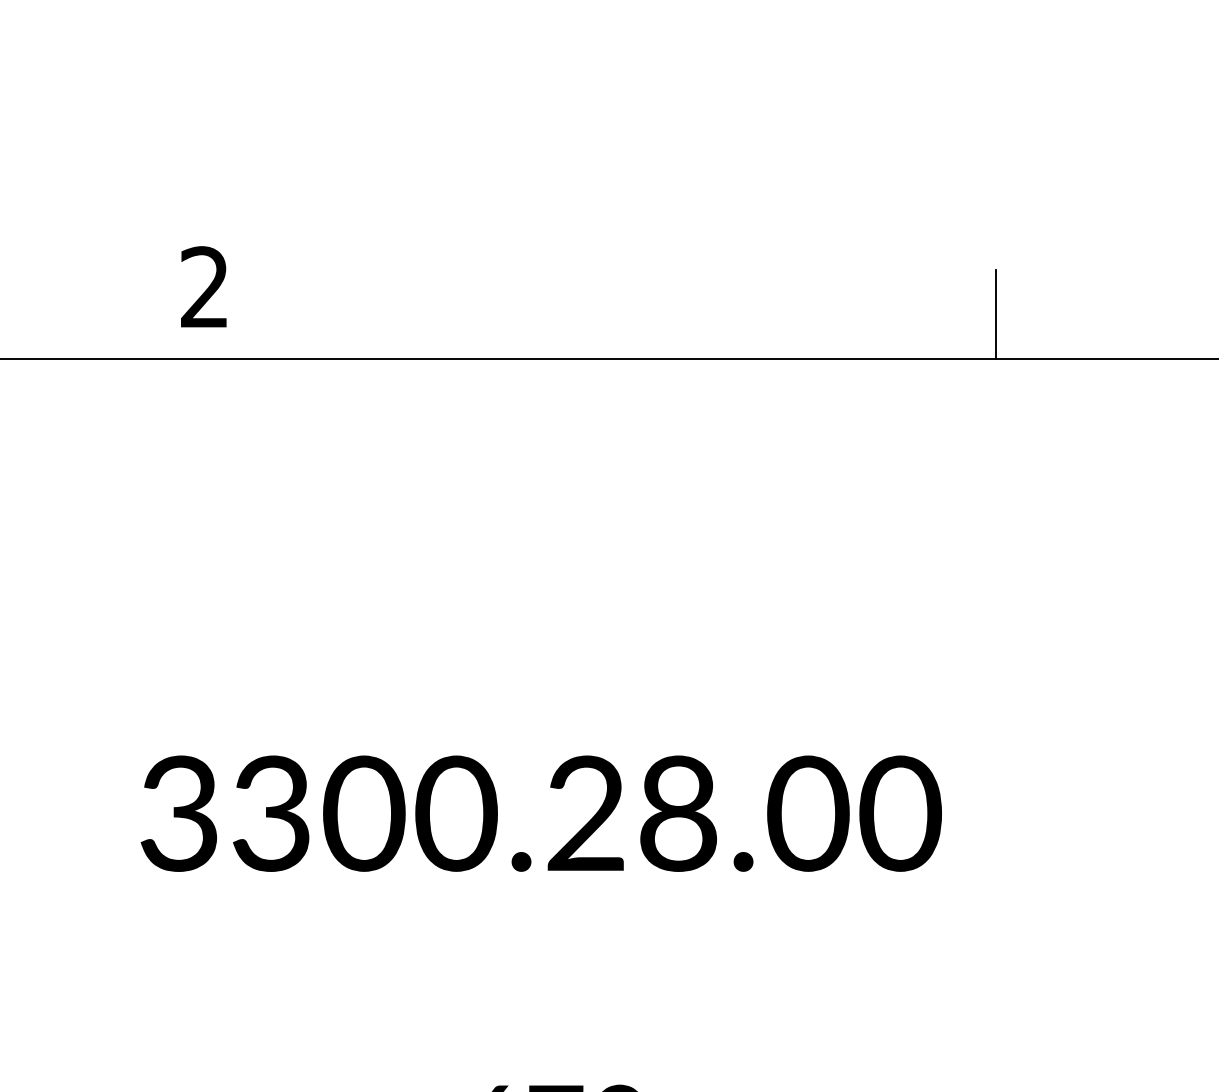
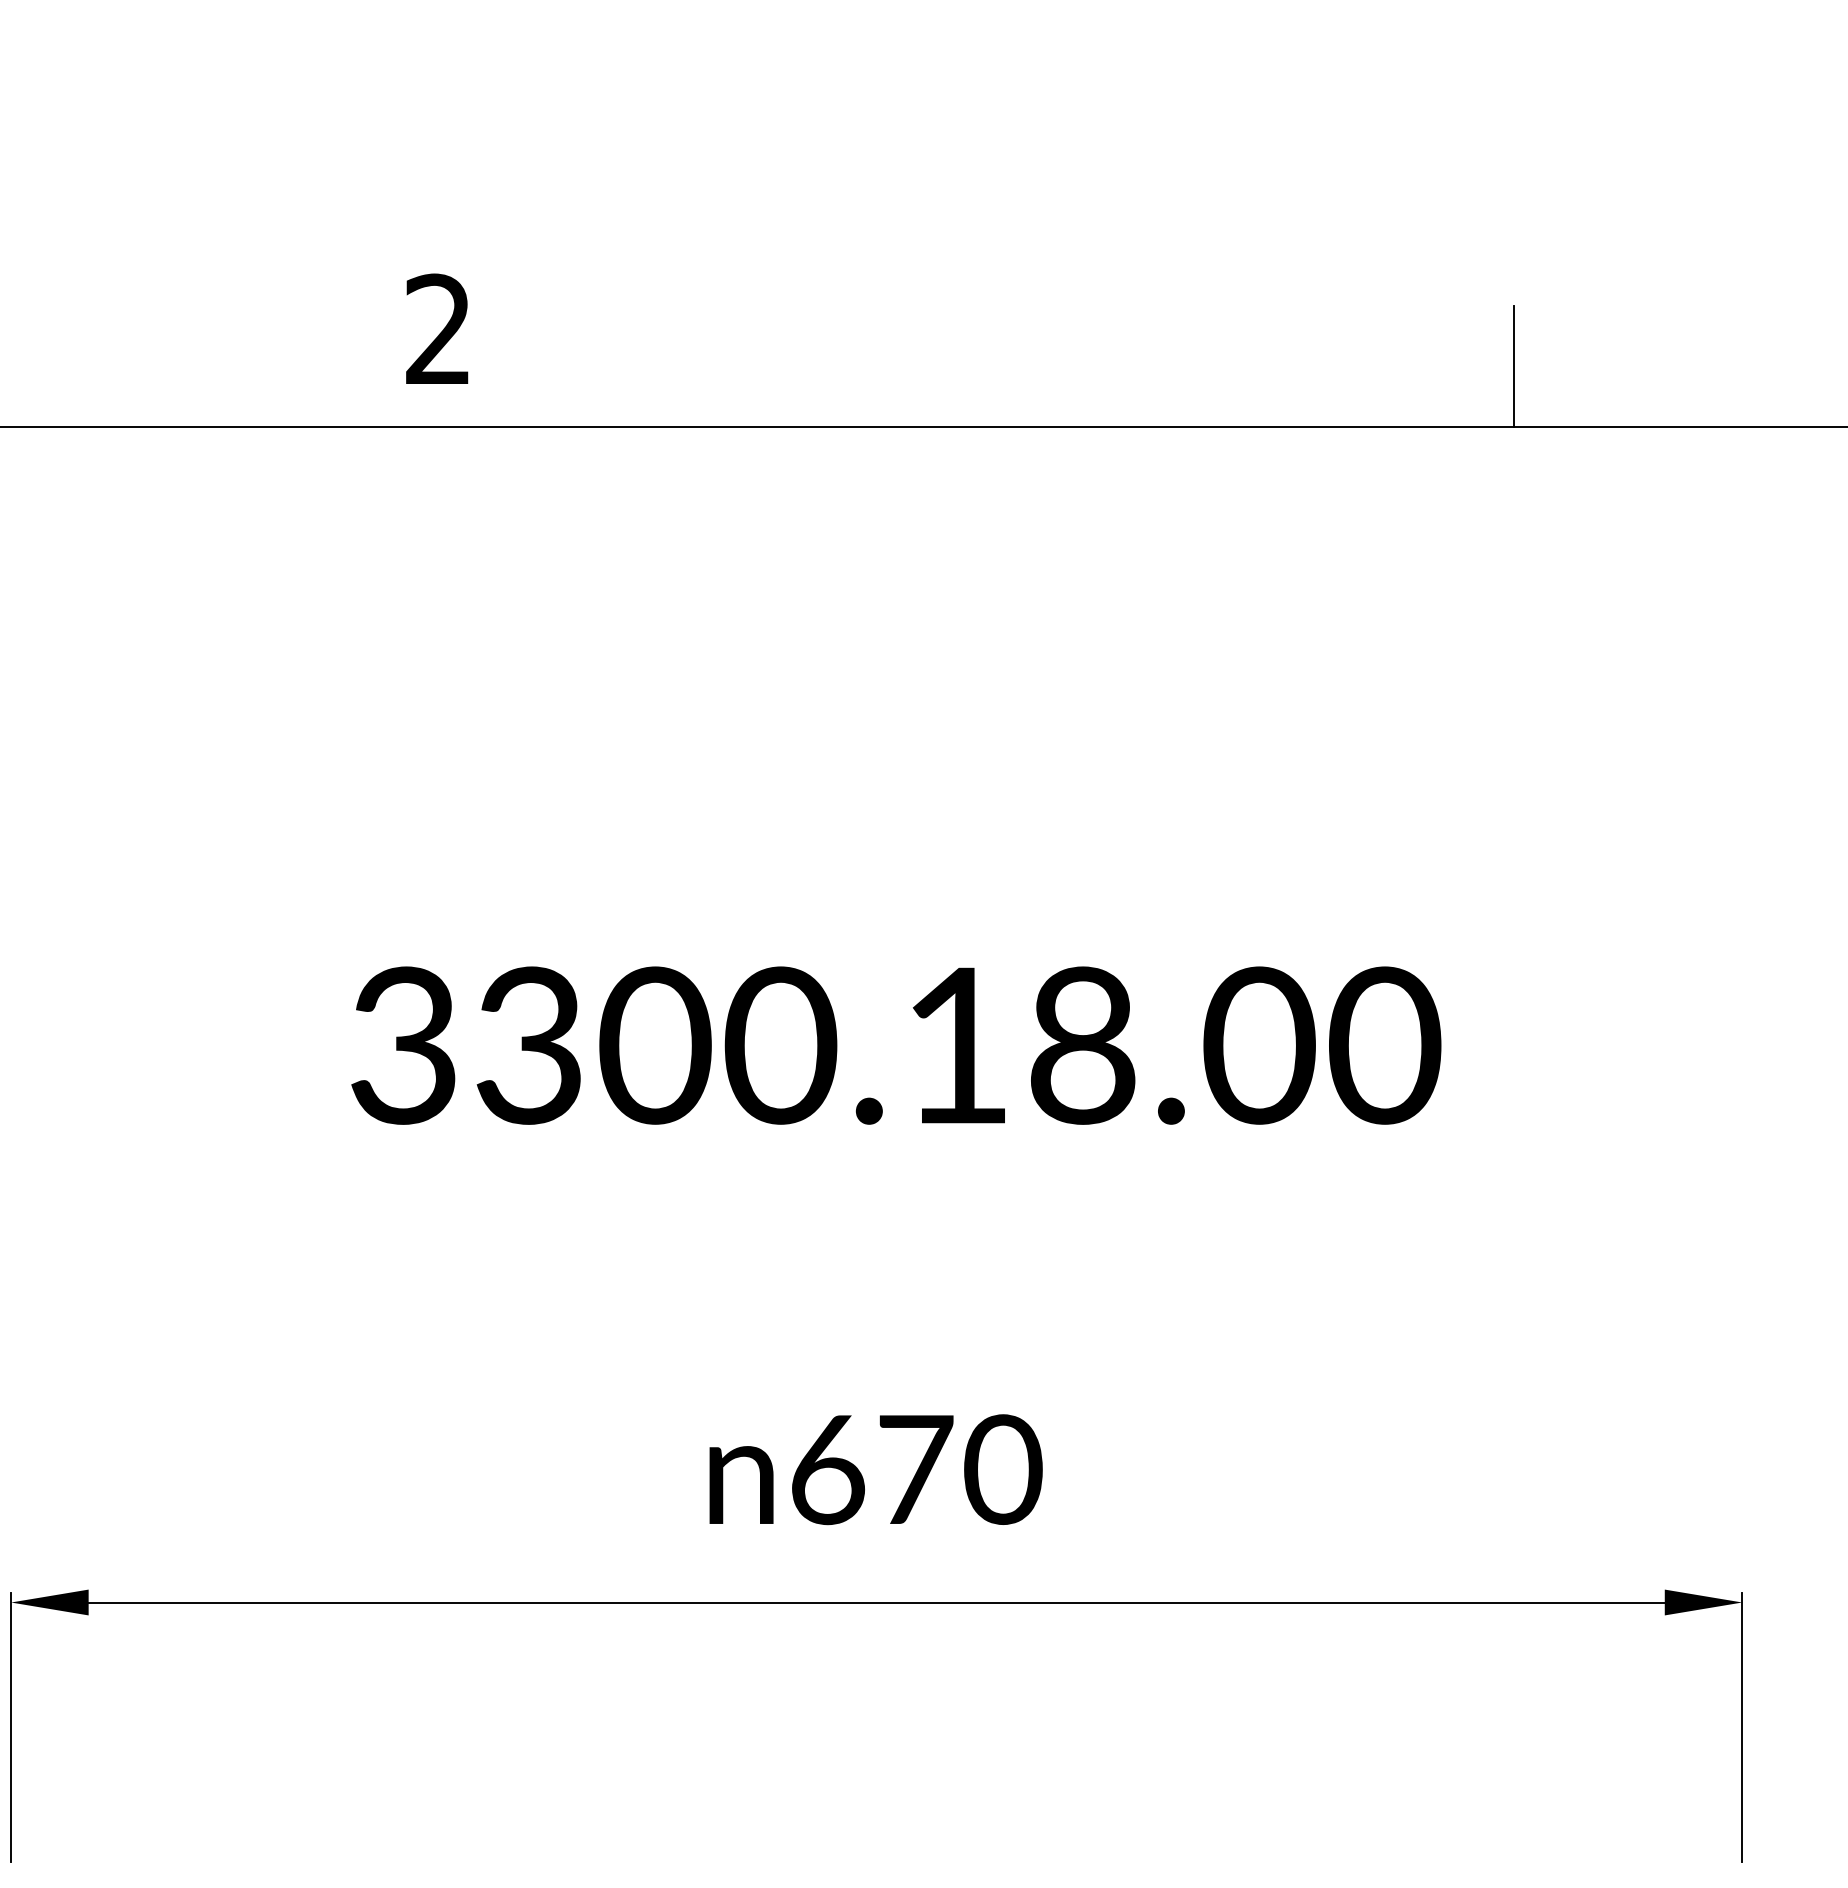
text: (585, 812) -> (956, 1044), 3300.28.00 -> 3300.18.00

